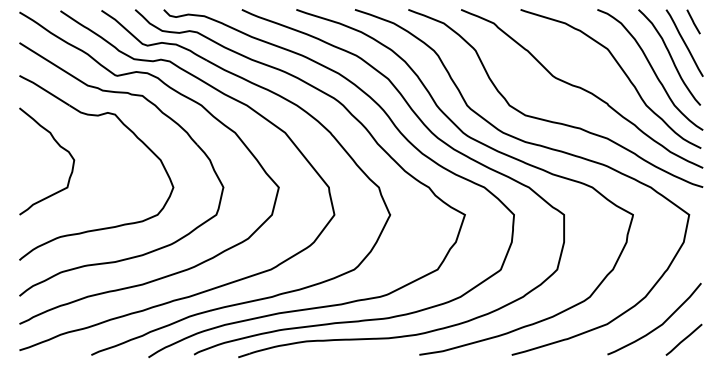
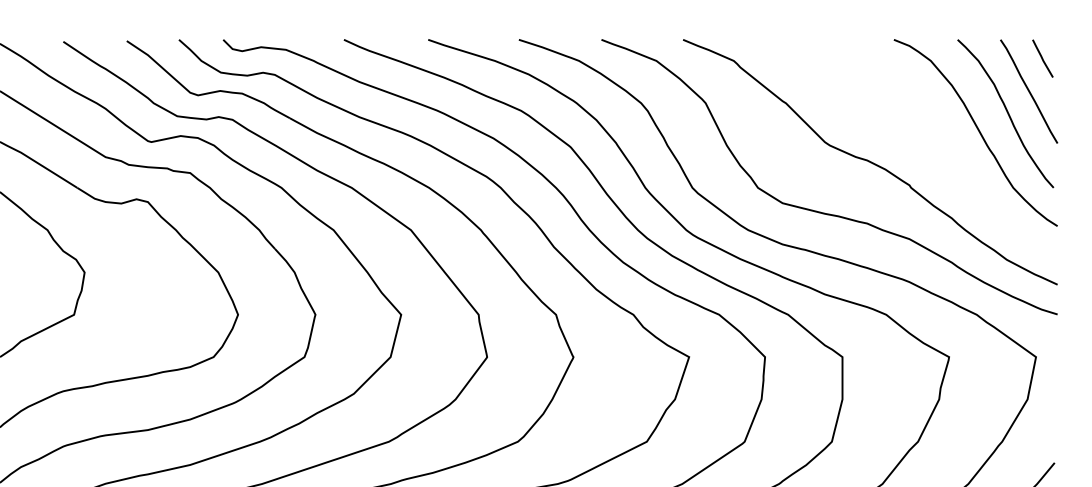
curve: (621, 70) -> (931, 133), removed

